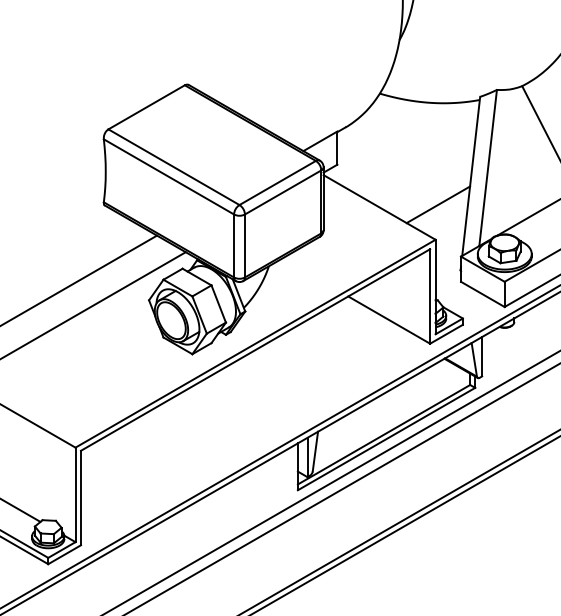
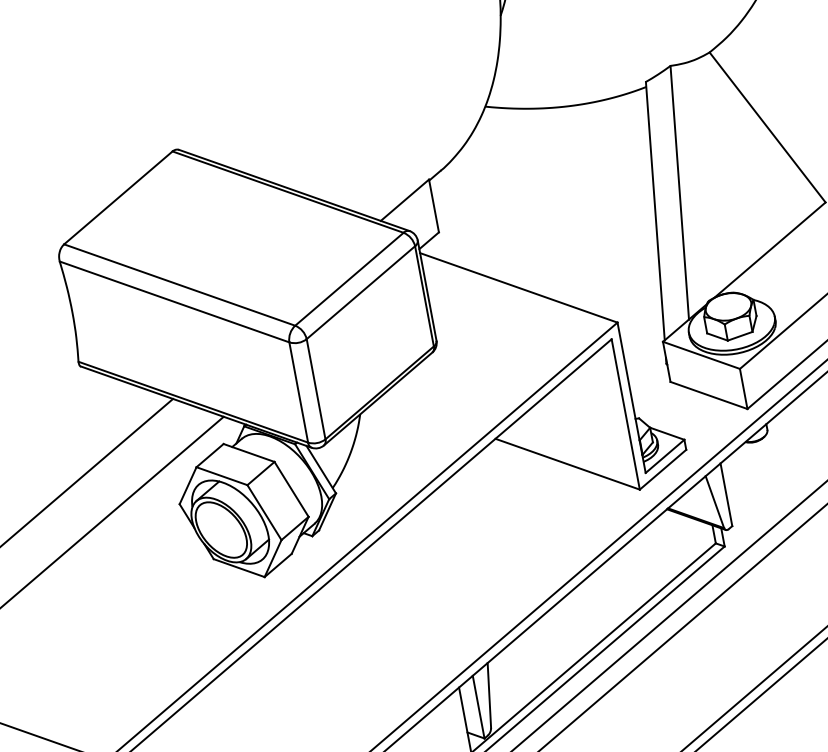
line: (438, 204) -> (611, 265), removed

